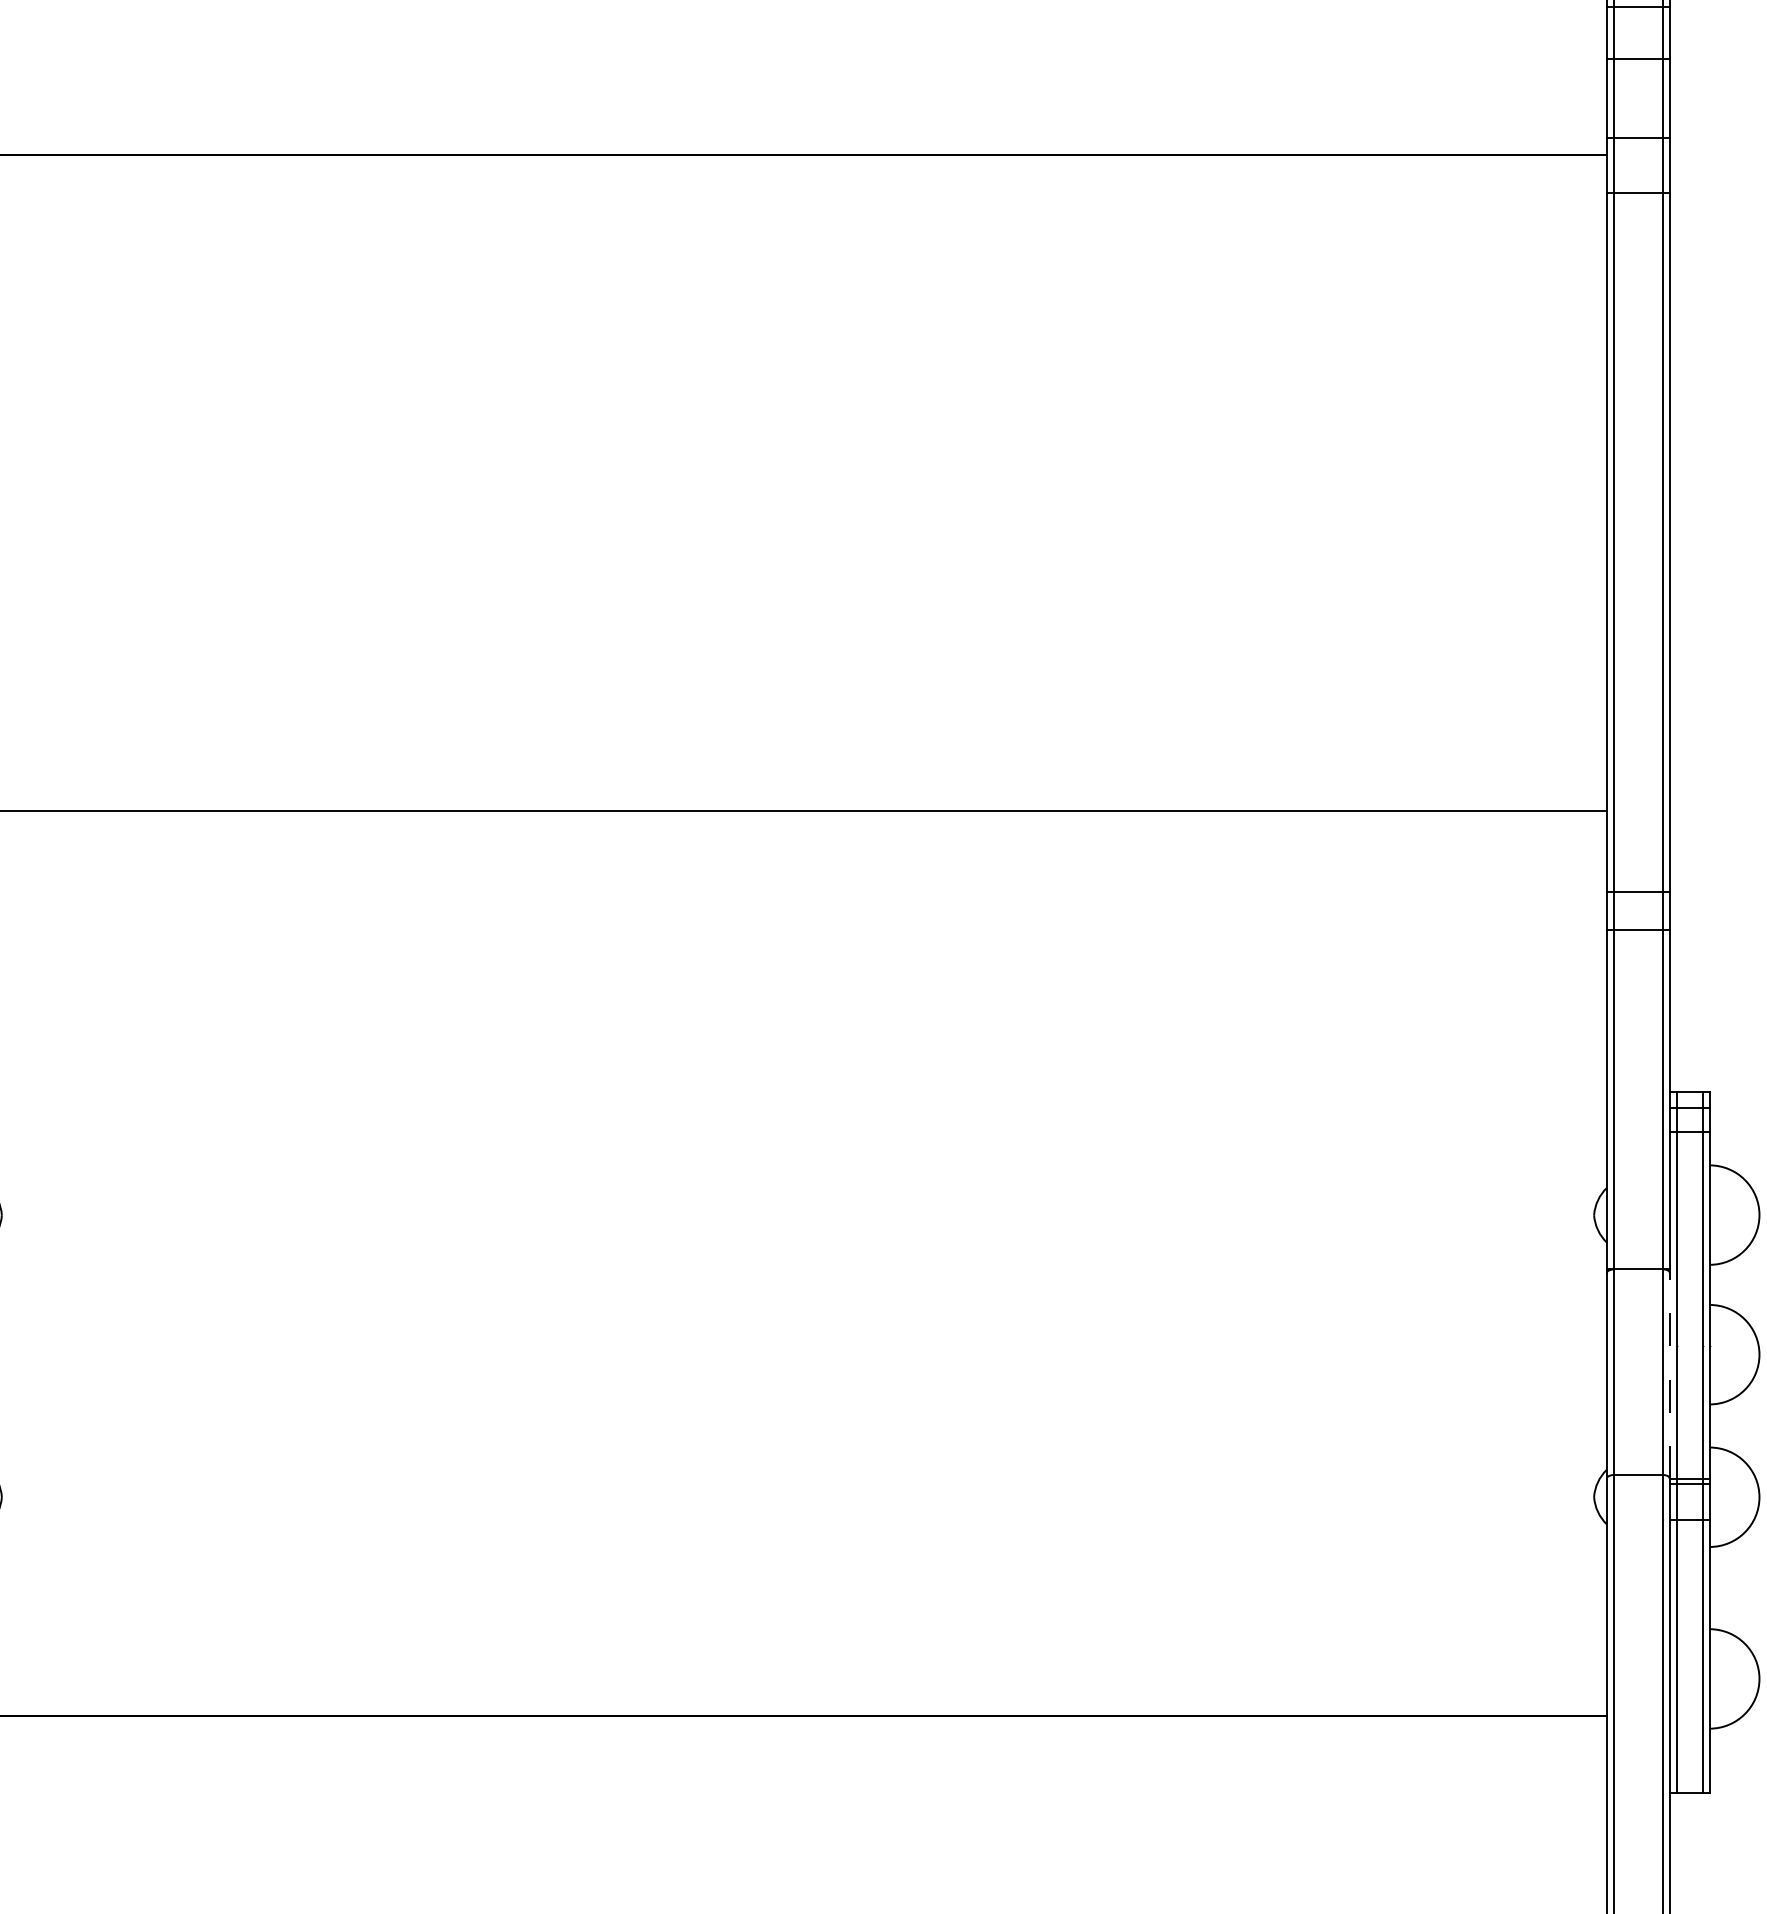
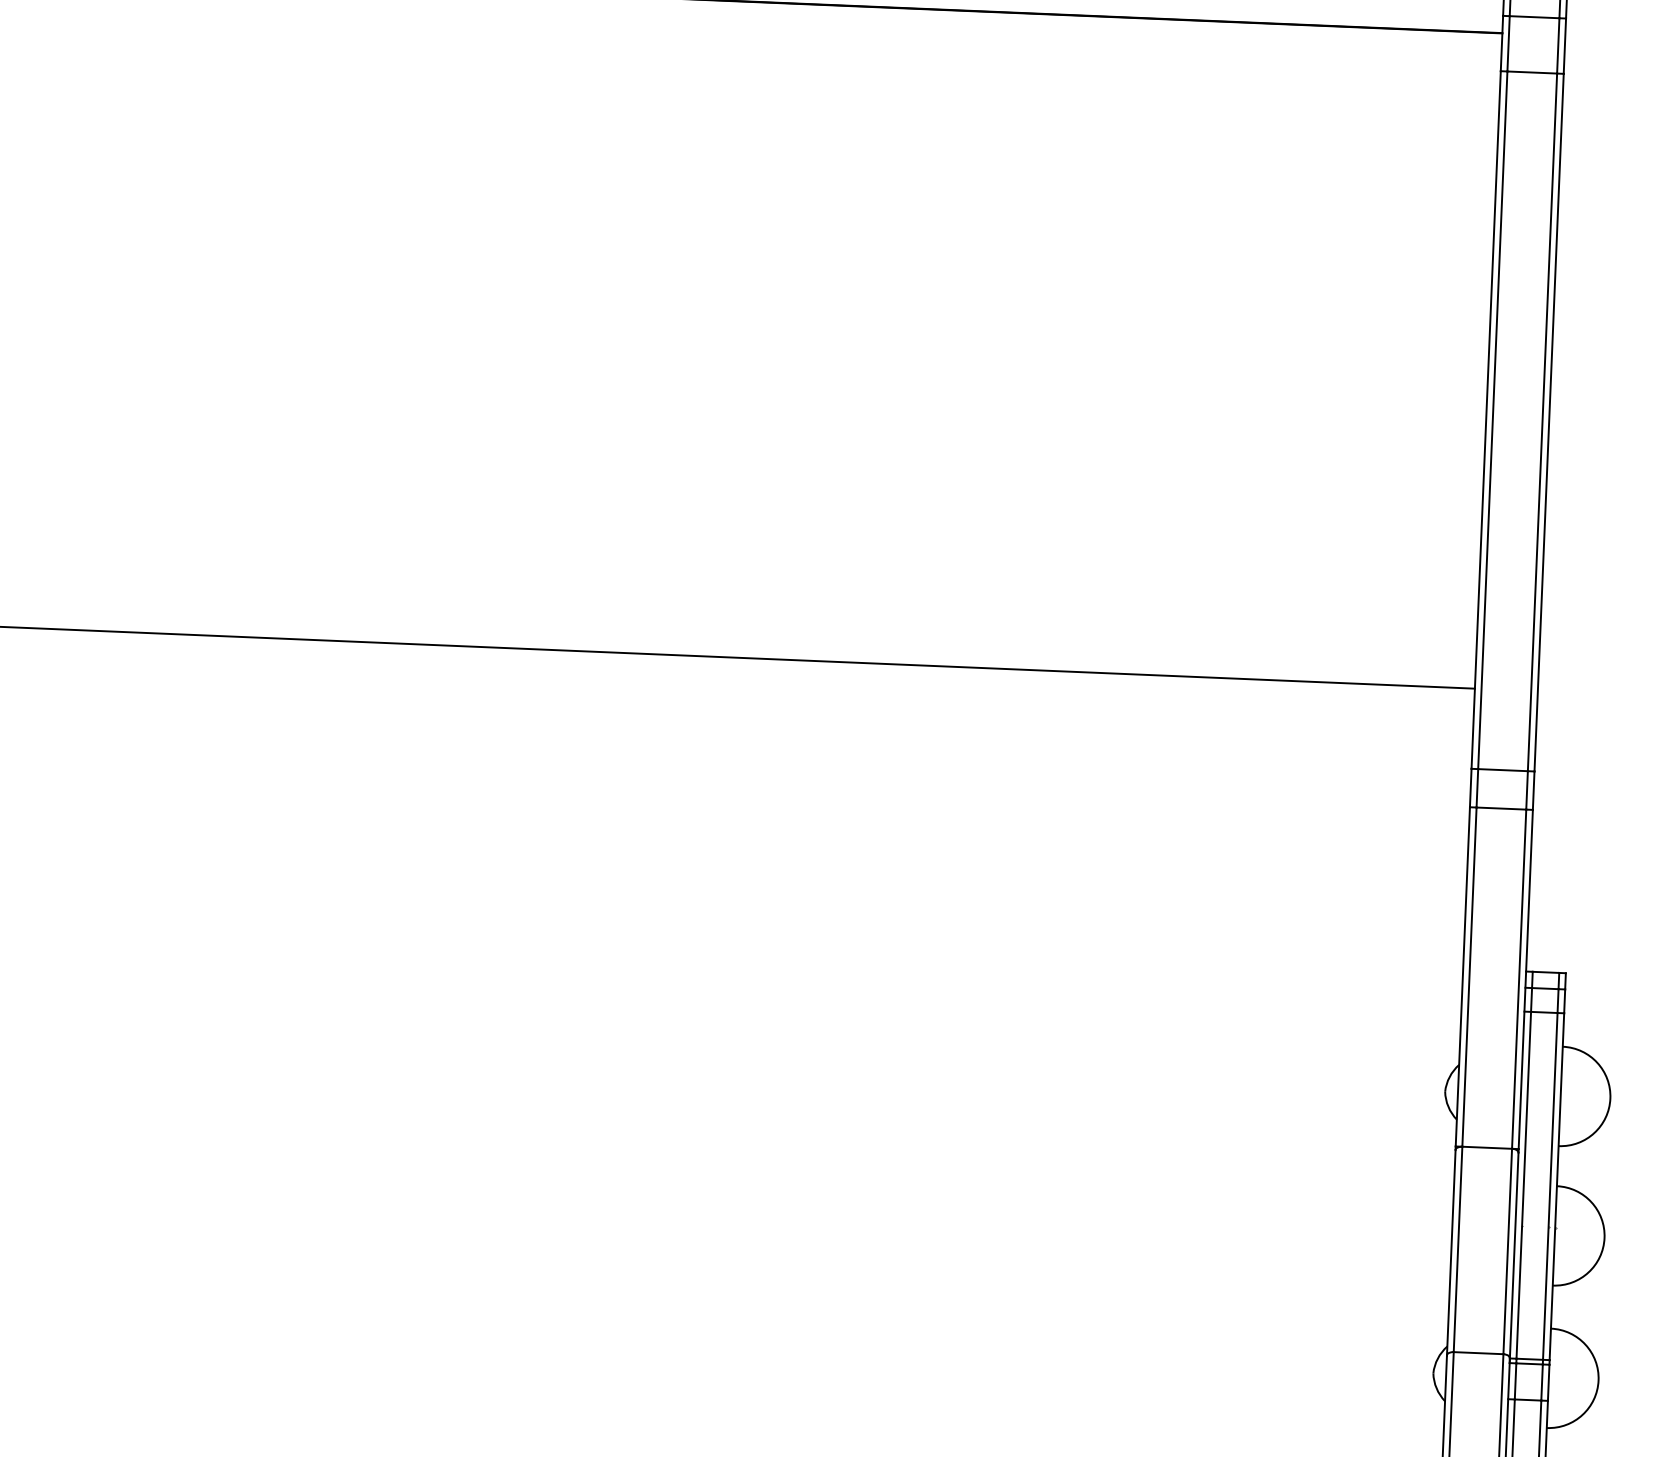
line: (1669, 1376) -> (1513, 1256), dashed -> solid

